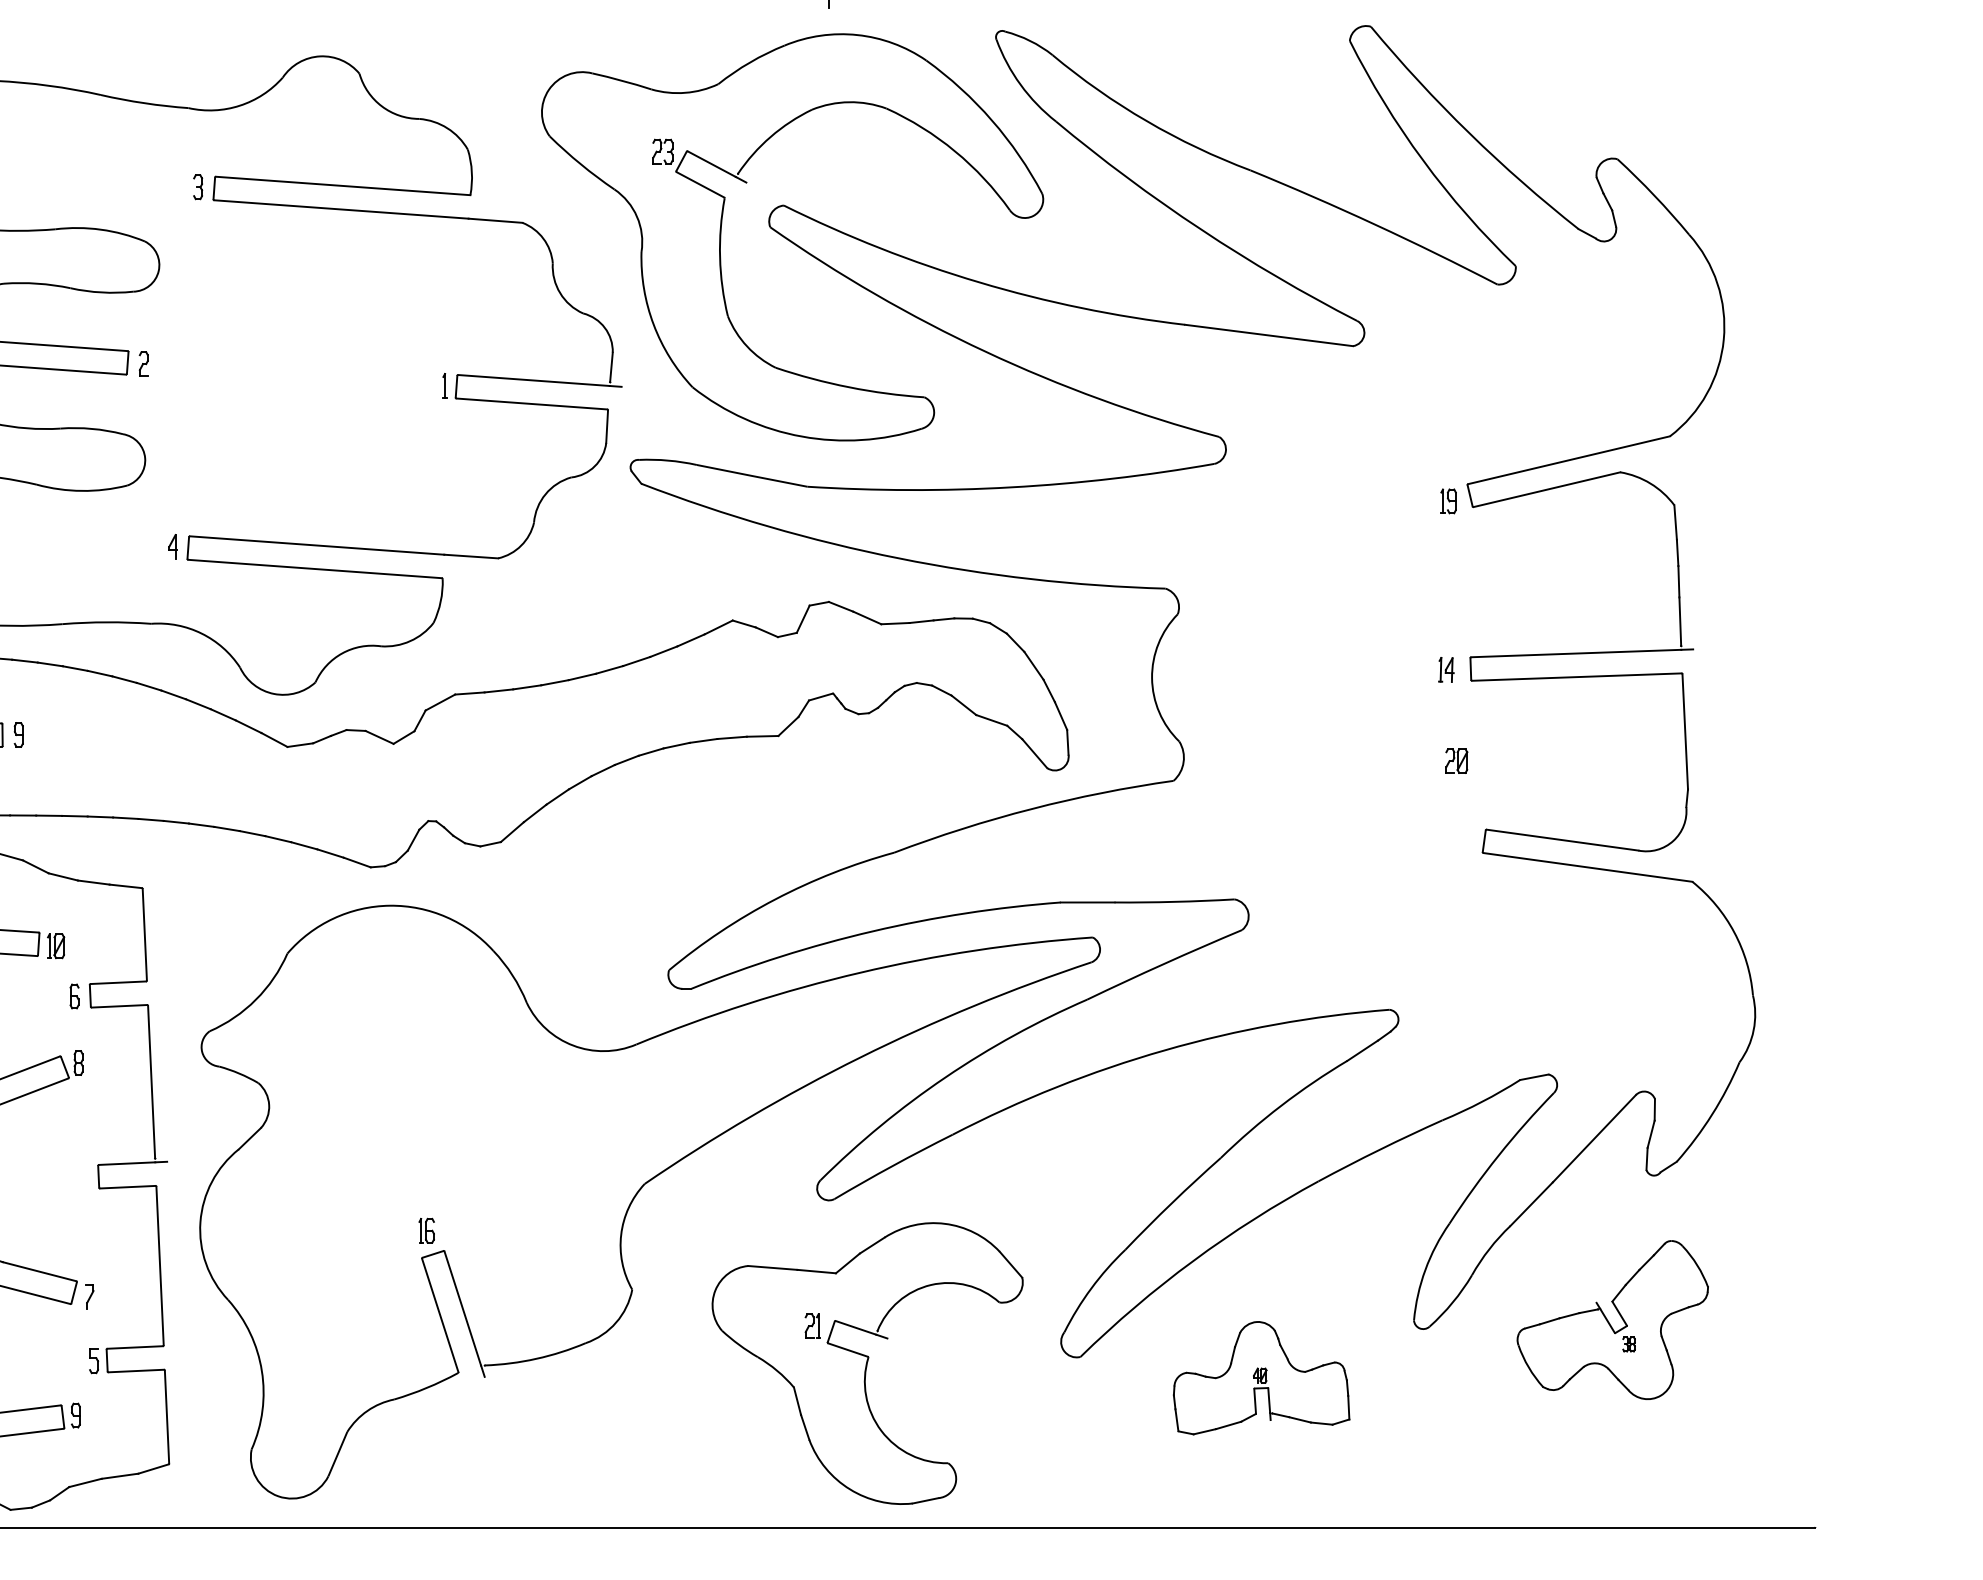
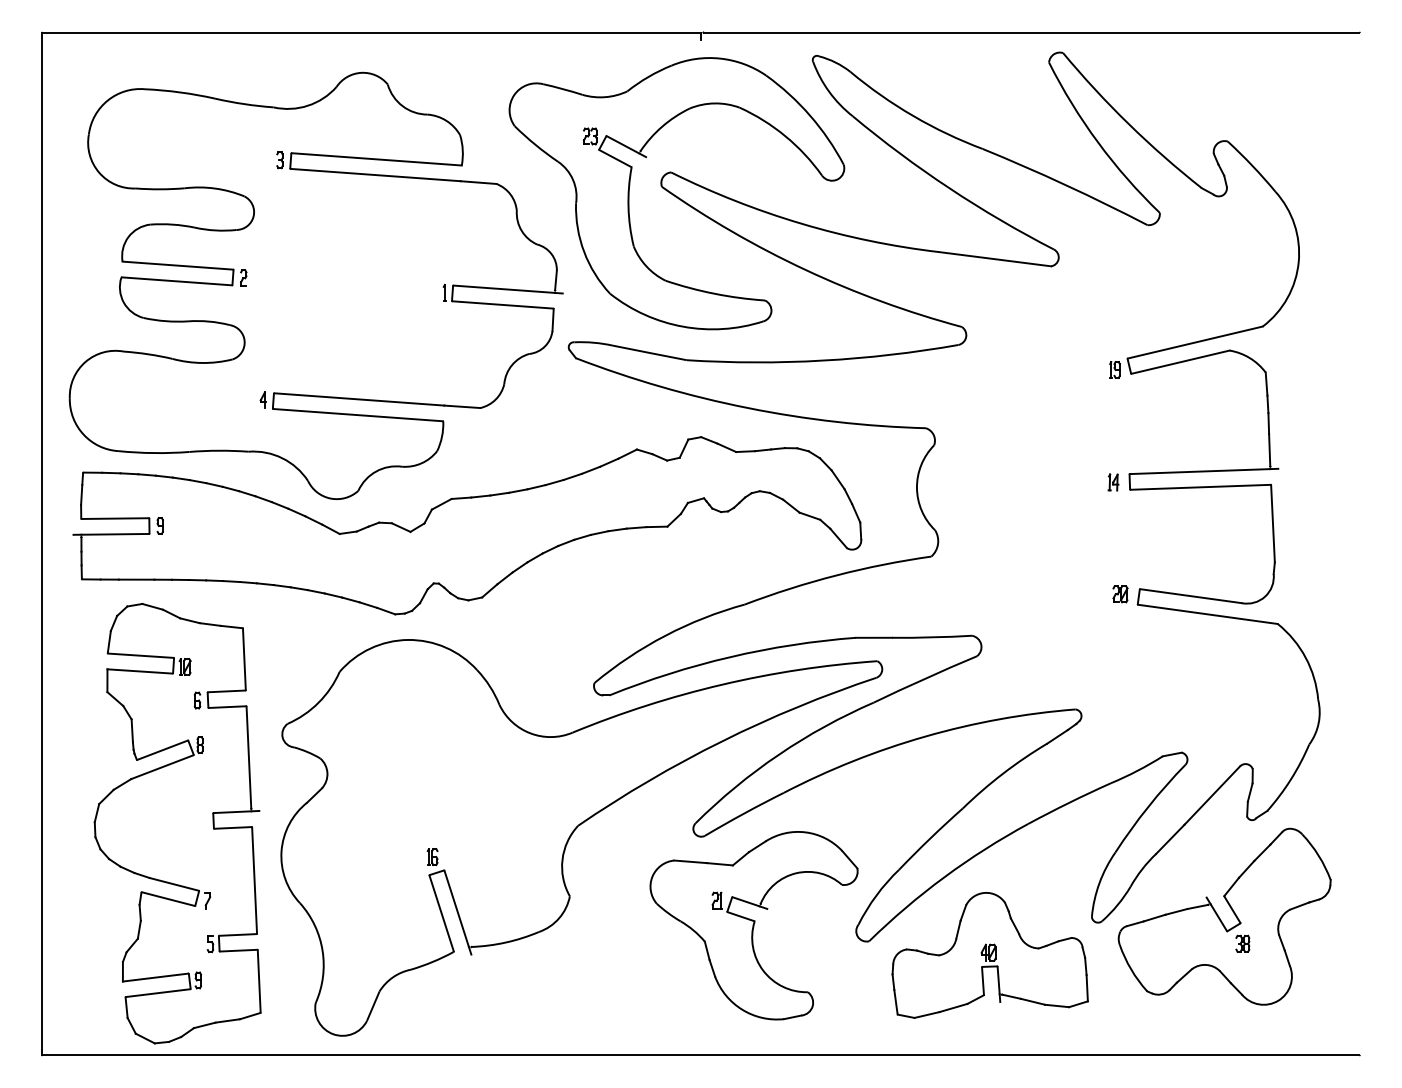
part: (1456, 761) -> (1120, 594), moved
part: (1612, 1319) -> (1224, 916), size x1.67
part: (866, 1363) -> (753, 925), moved
part: (1260, 1378) -> (989, 955), size x1.67

